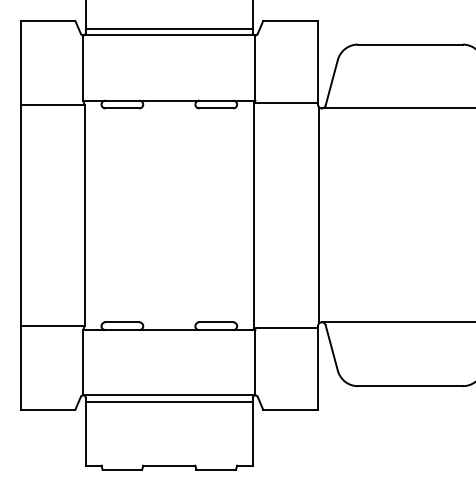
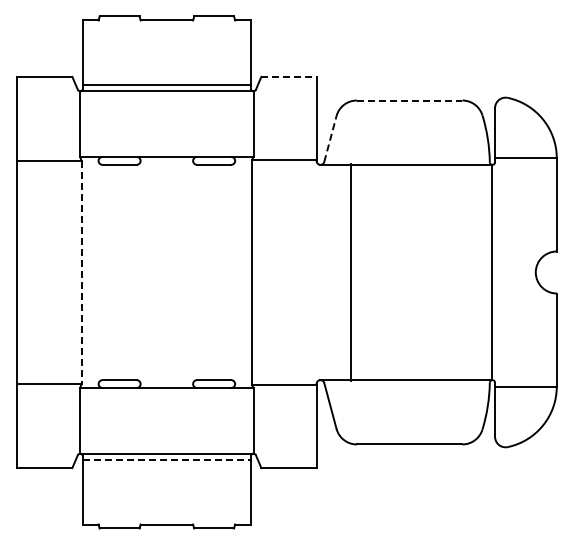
line: (290, 20) -> (288, 76), solid -> dashed
line: (410, 44) -> (409, 100), solid -> dashed
line: (331, 83) -> (330, 139), solid -> dashed
line: (84, 215) -> (81, 272), solid -> dashed
line: (318, 215) -> (350, 272), moved
line: (169, 402) -> (167, 460), solid -> dashed

